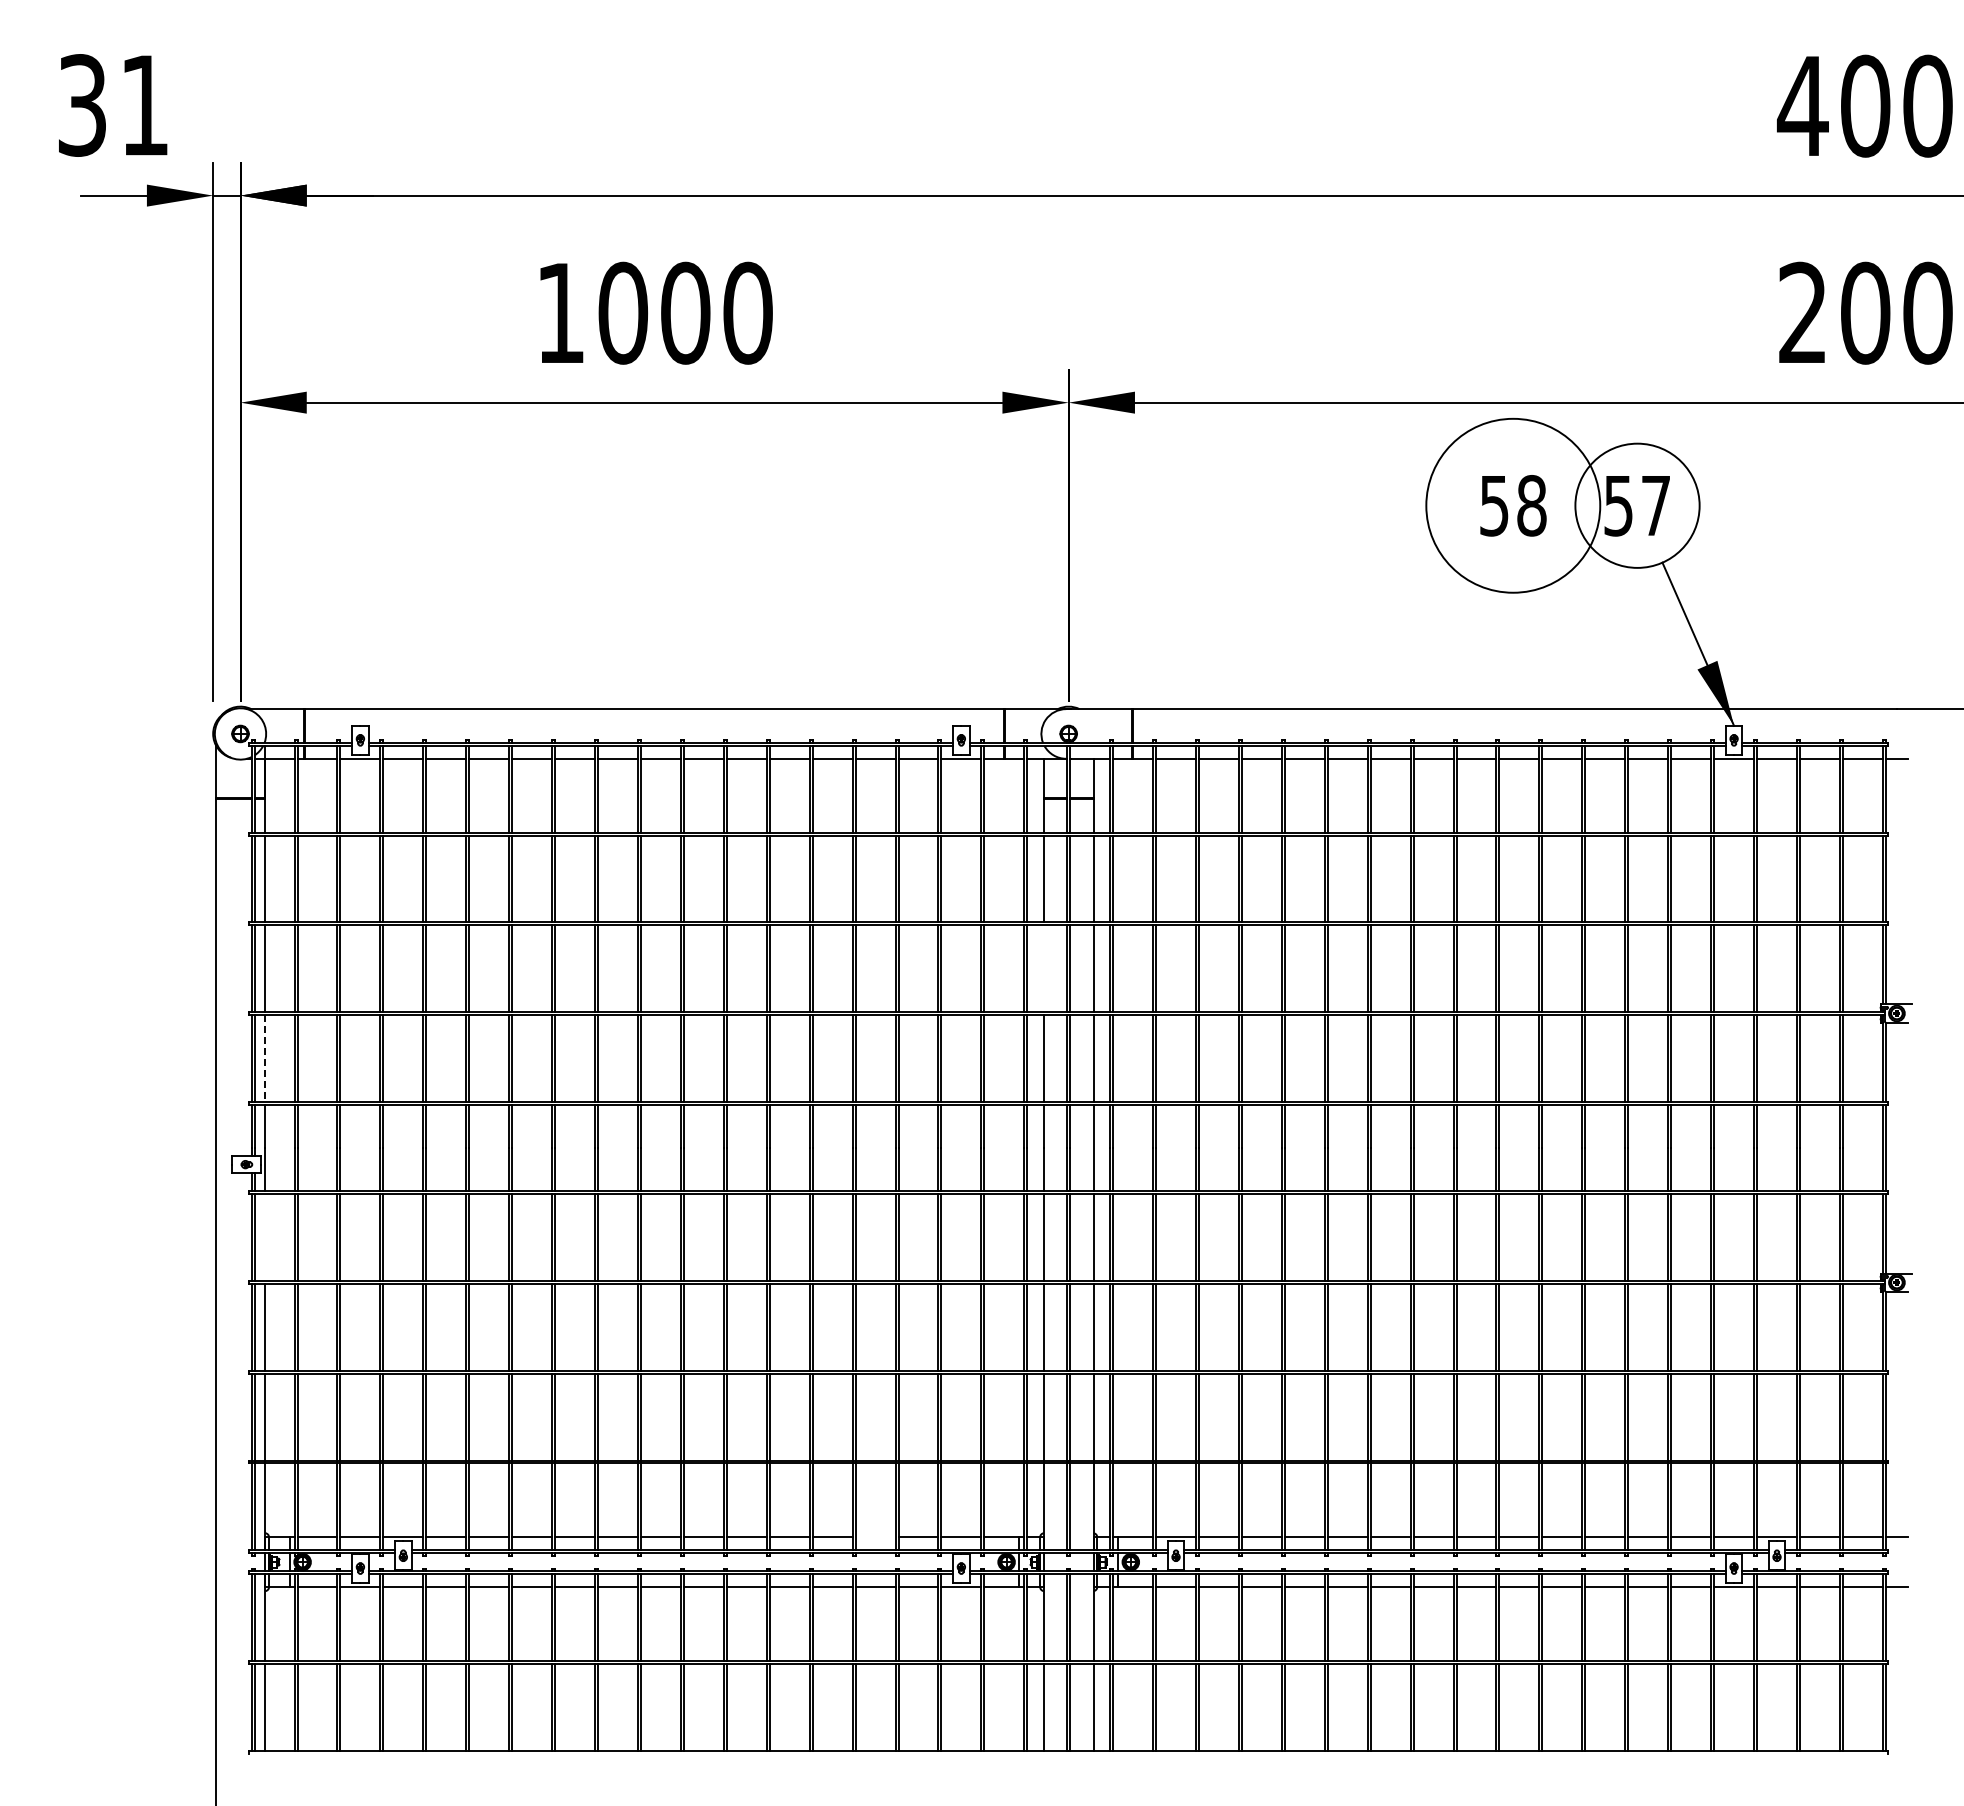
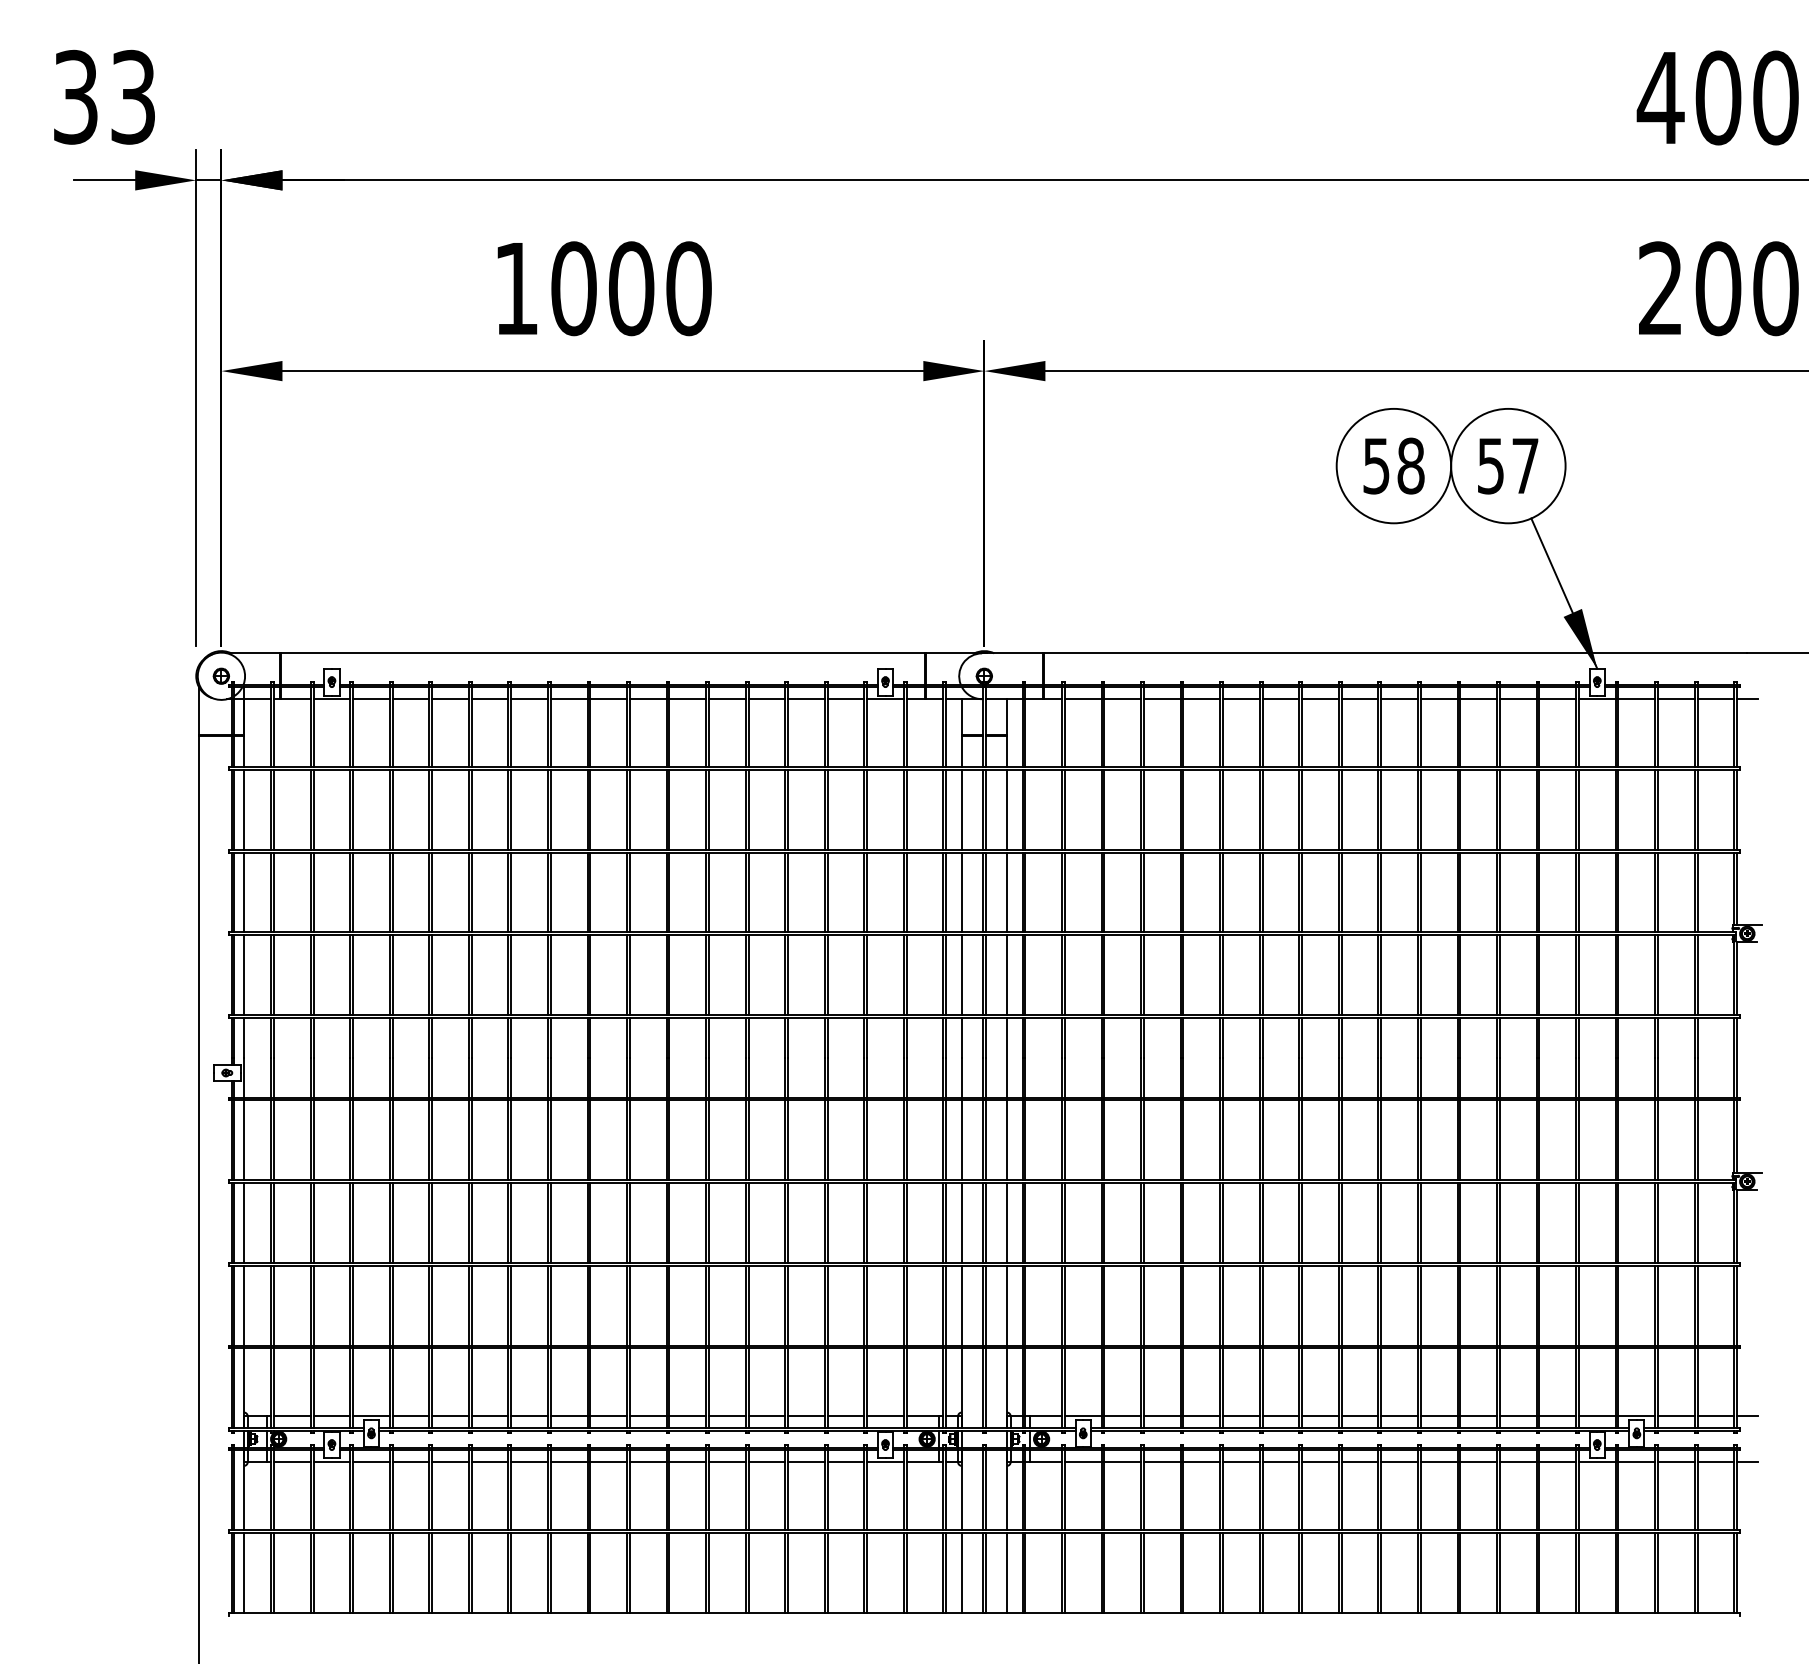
text: (144, 105) -> (132, 97), 31 -> 33
circle: (1513, 505) -> (1394, 465), size x0.71
line: (1043, 968) -> (961, 892), added
line: (265, 1058) -> (244, 975), dashed -> solid
line: (265, 1237) -> (244, 1140), added
line: (875, 1537) -> (806, 1416), added

